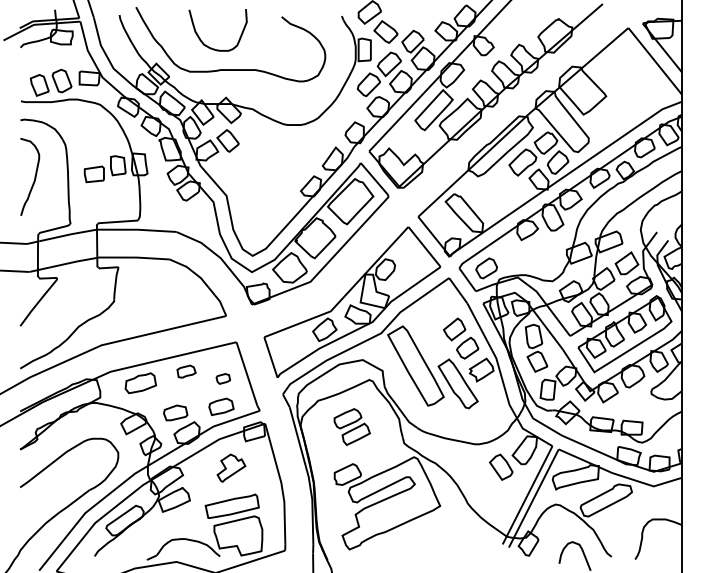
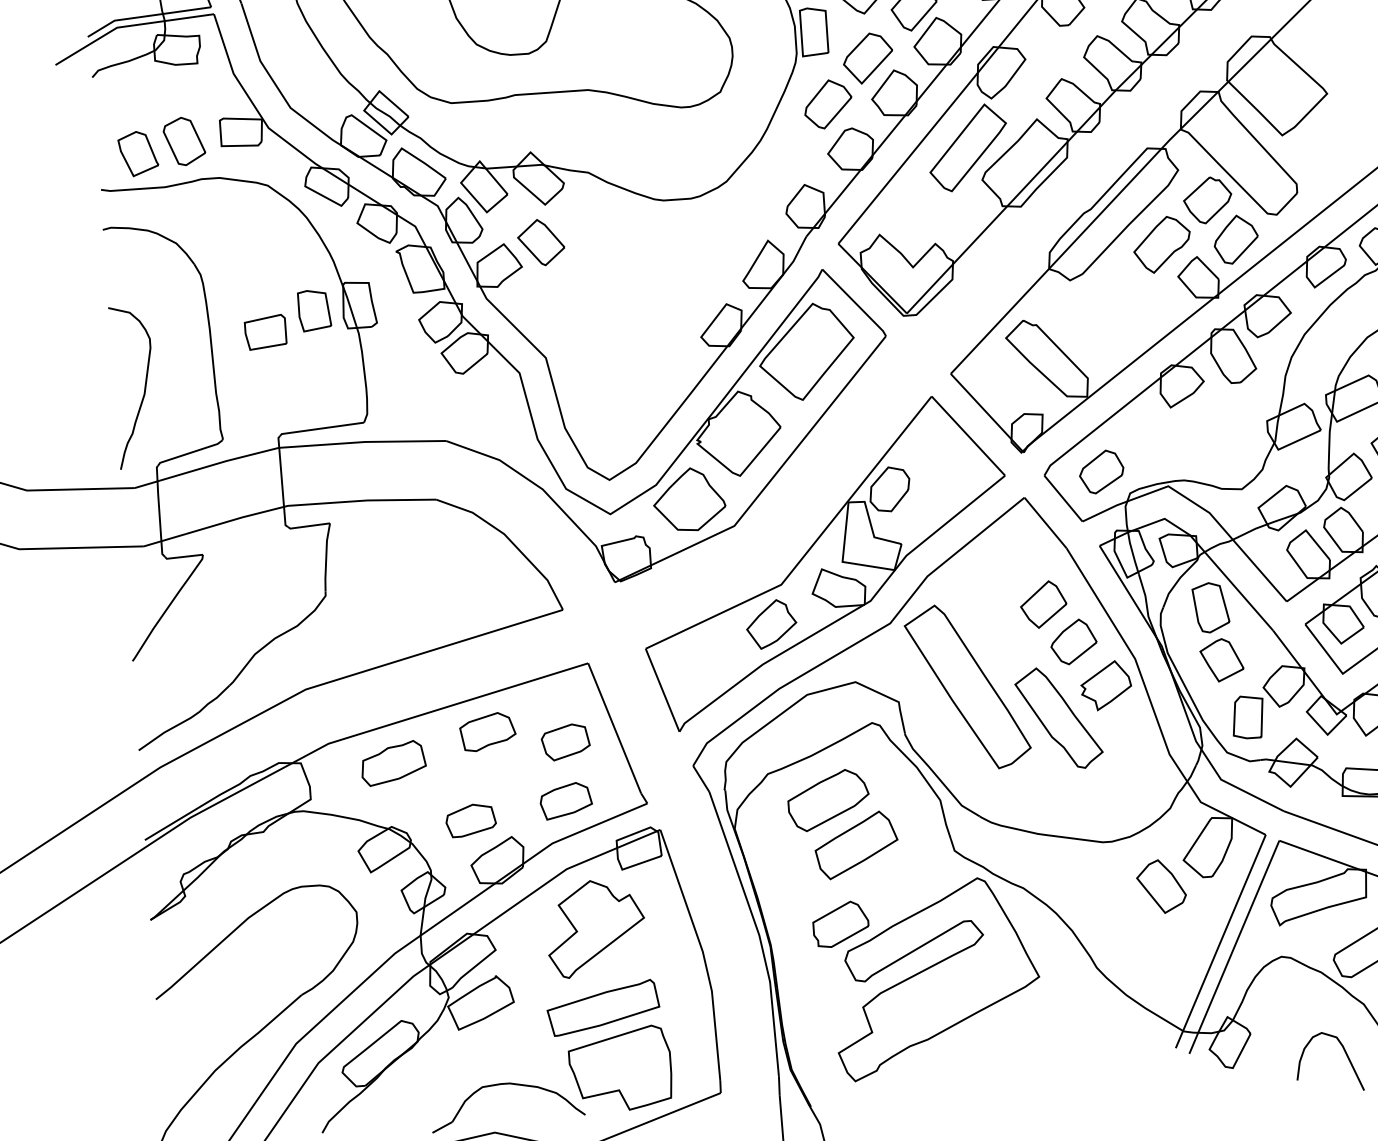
curve: (34, 176) -> (143, 385), moved
part: (186, 371) -> (487, 732), size x1.43
part: (223, 378) -> (566, 741), size x1.67
part: (352, 426) -> (843, 822), size x1.43
part: (231, 467) -> (596, 926), size x1.67

